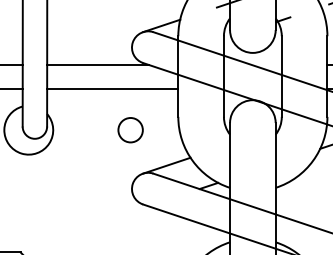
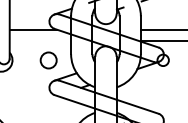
line: (112, 89) -> (40, 41), removed
circle: (130, 128) -> (48, 59), size x1.4

